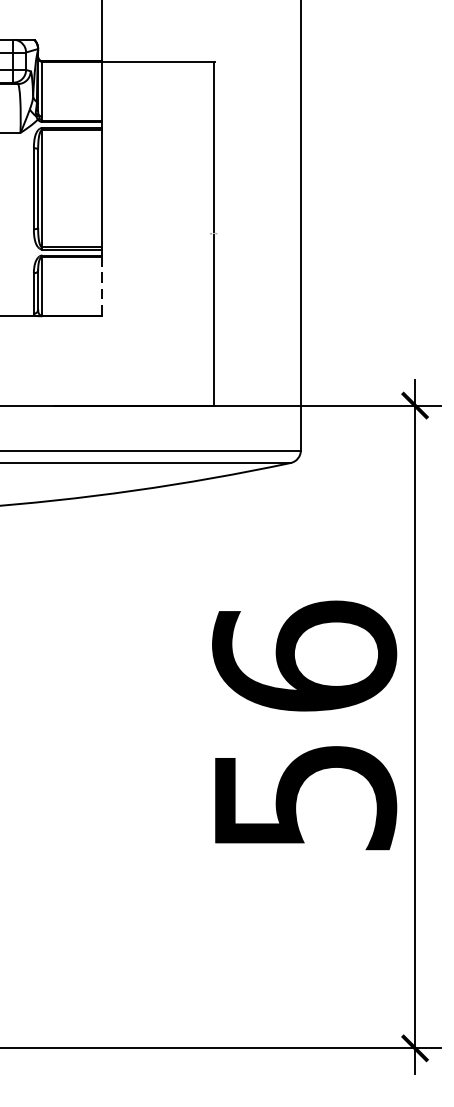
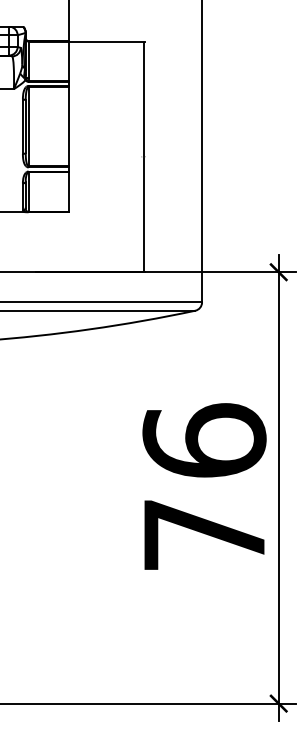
line: (101, 286) -> (68, 192), dashed -> solid
text: (305, 797) -> (205, 535), 56 -> 76

